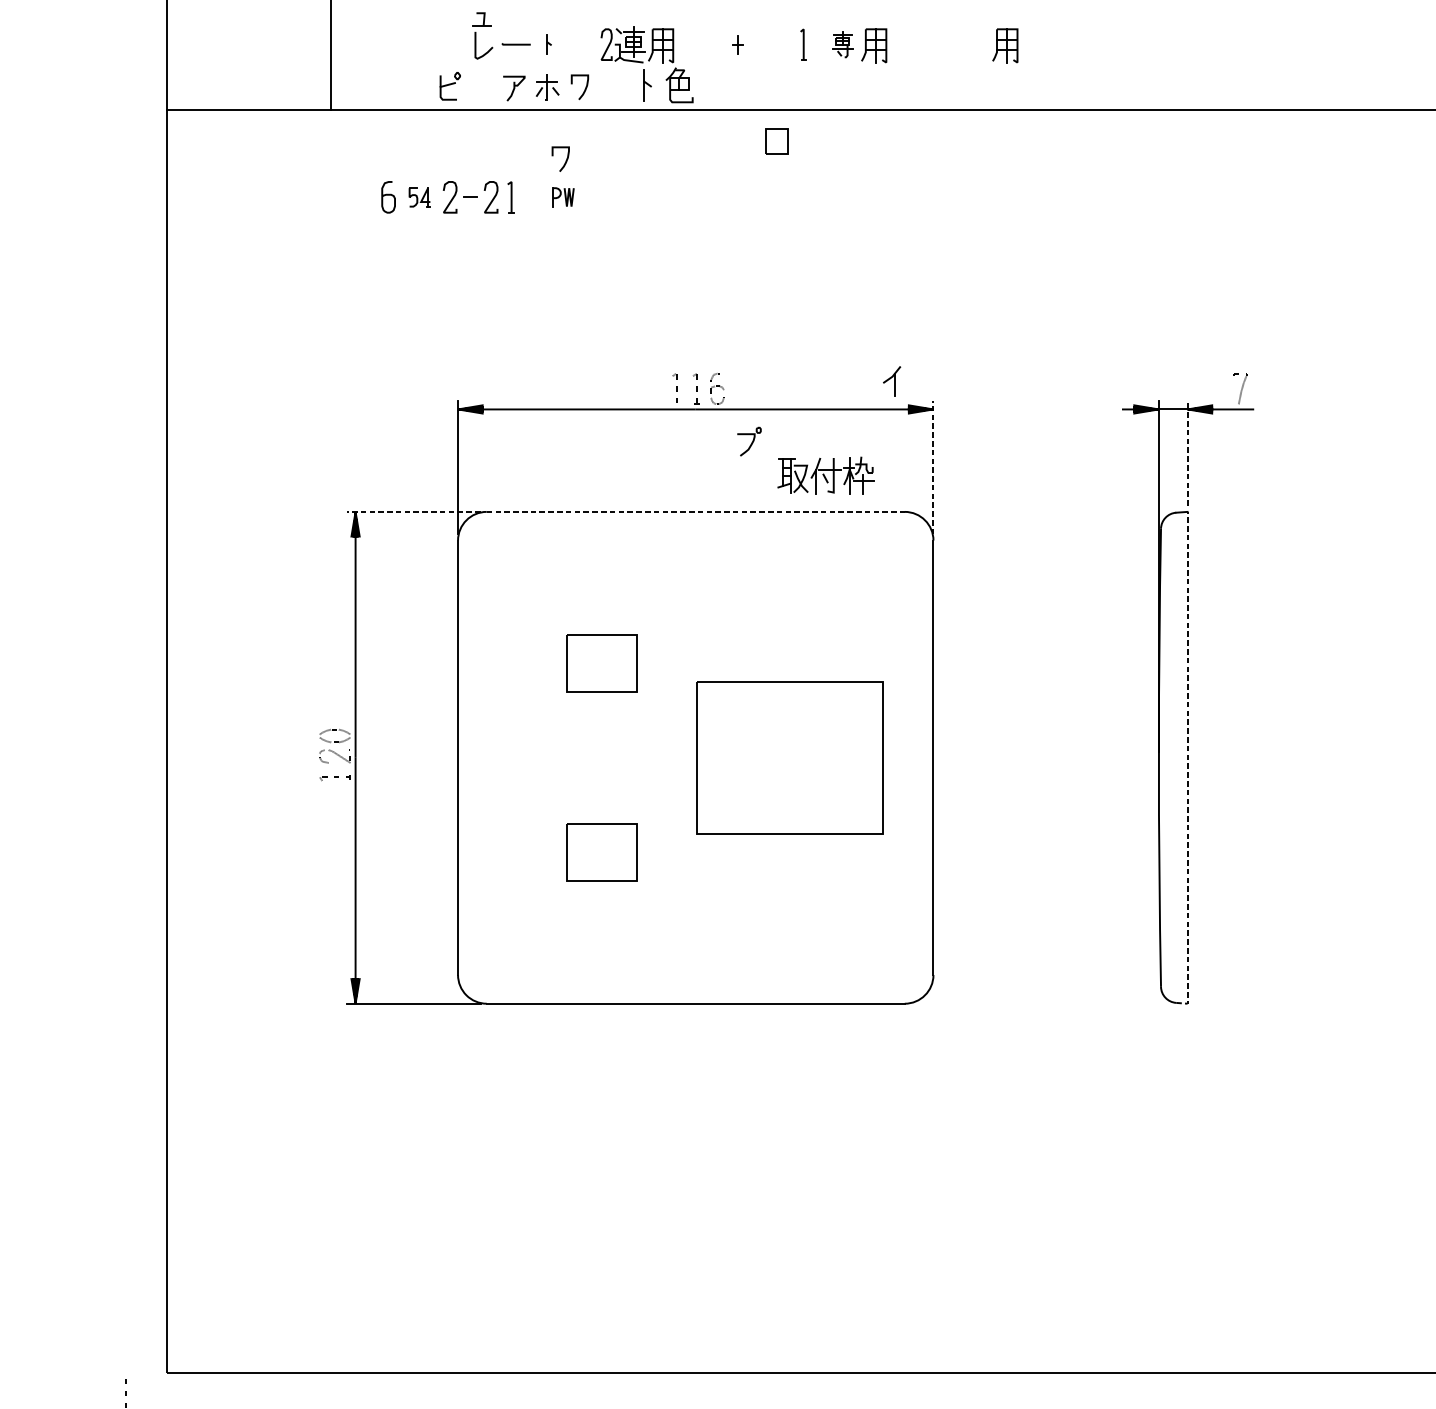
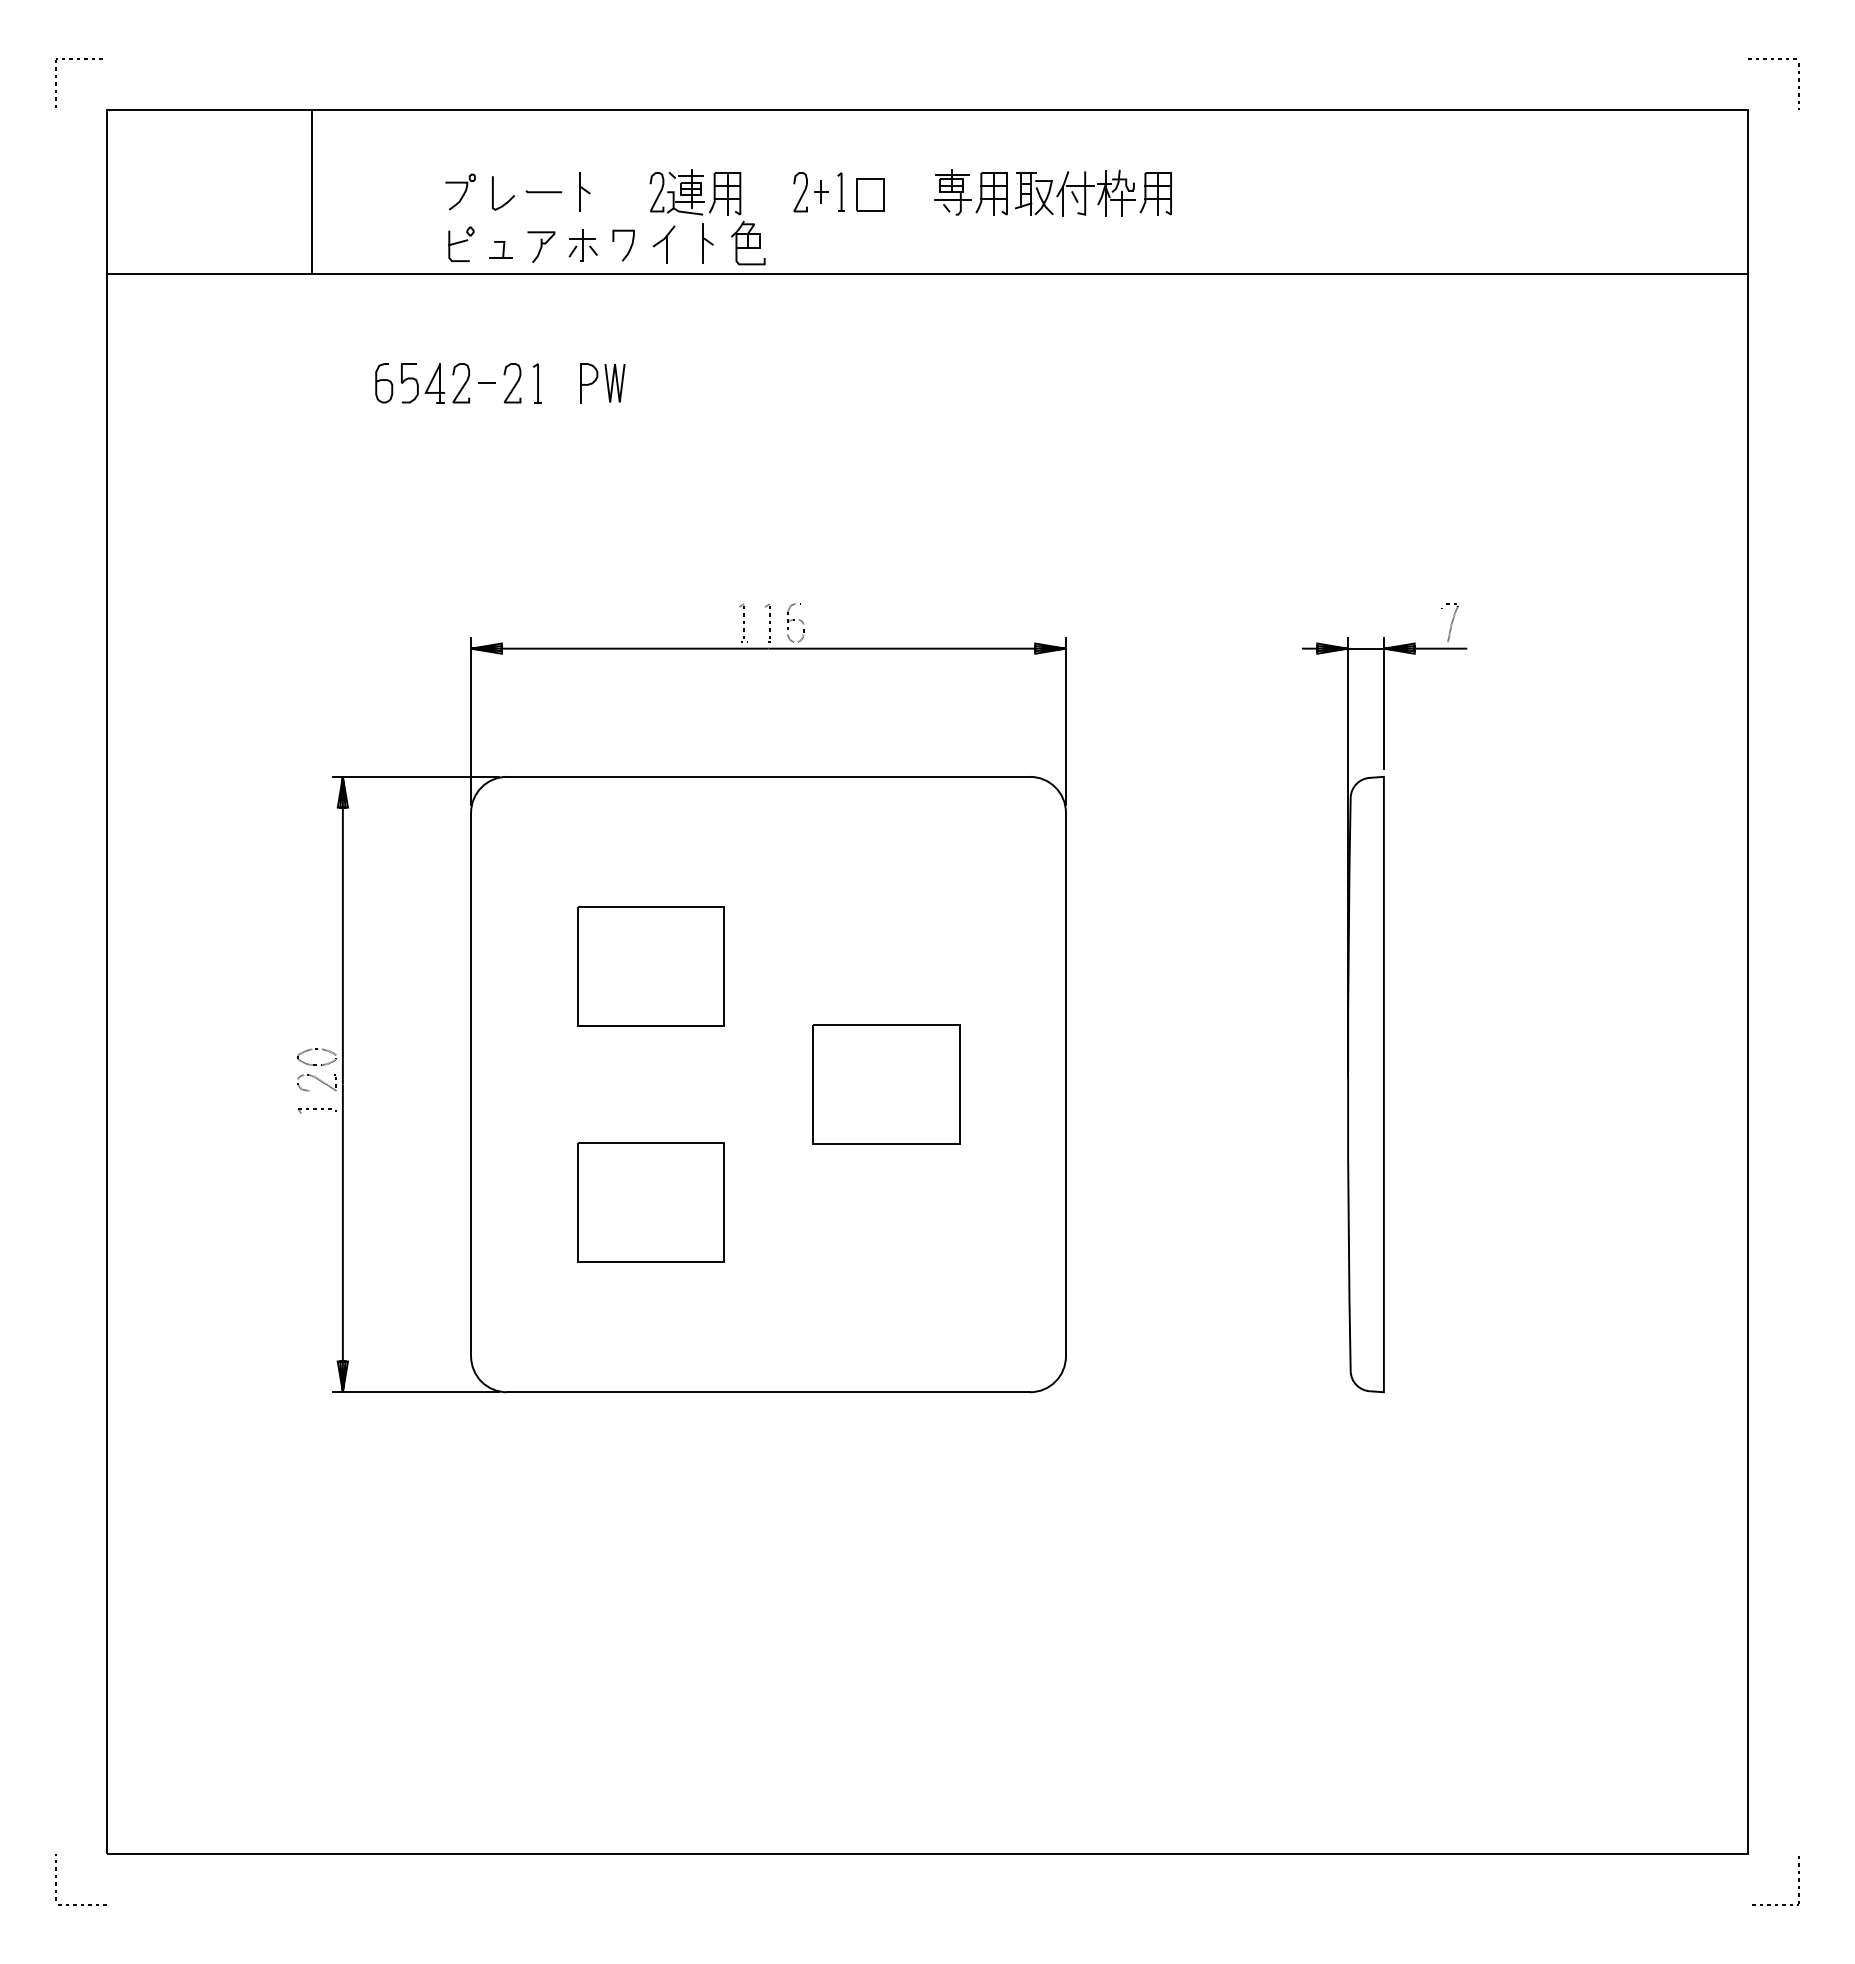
part: (481, 19) -> (500, 249), moved
part: (548, 44) -> (584, 191), size x1.67
curve: (722, 44) -> (802, 192), added
part: (802, 44) -> (840, 191), moved
part: (842, 44) -> (952, 192), size x1.43
part: (777, 140) -> (870, 194), moved
curve: (565, 161) -> (605, 338), removed
part: (420, 197) -> (423, 383), size x1.67
part: (563, 197) -> (602, 383), size x1.67
part: (892, 381) -> (664, 244), moved
part: (749, 441) -> (460, 191), moved
line: (1187, 453) -> (1383, 703), dashed -> solid
line: (933, 467) -> (1065, 721), dashed -> solid
part: (826, 474) -> (1075, 192), moved
line: (413, 511) -> (415, 776), dashed -> solid
line: (695, 511) -> (768, 776), dashed -> solid
part: (601, 663) -> (650, 966), size x1.67
part: (790, 757) -> (886, 1084), size x0.62
line: (1187, 764) -> (1383, 1092), dashed -> solid
part: (601, 852) -> (650, 1202), size x1.67

